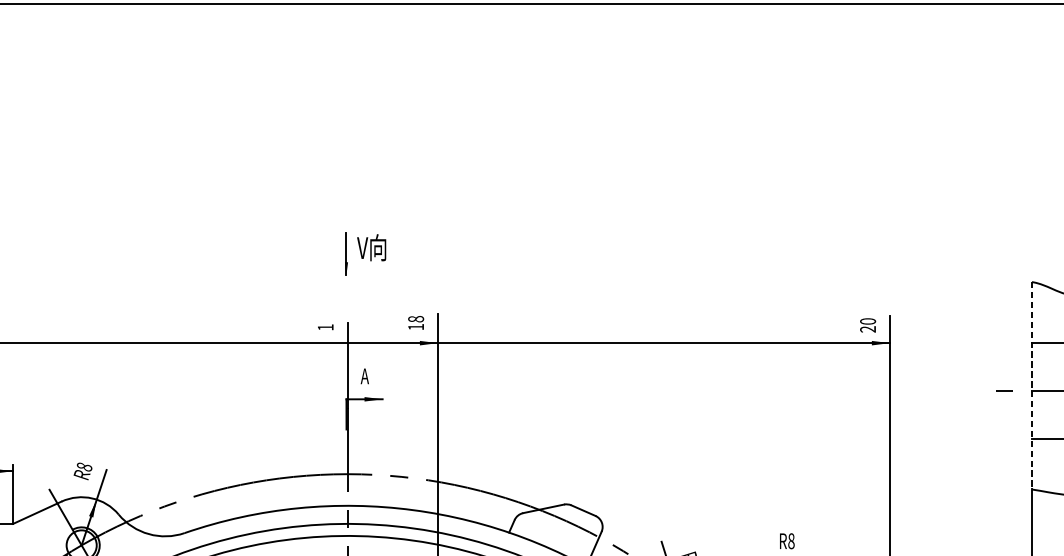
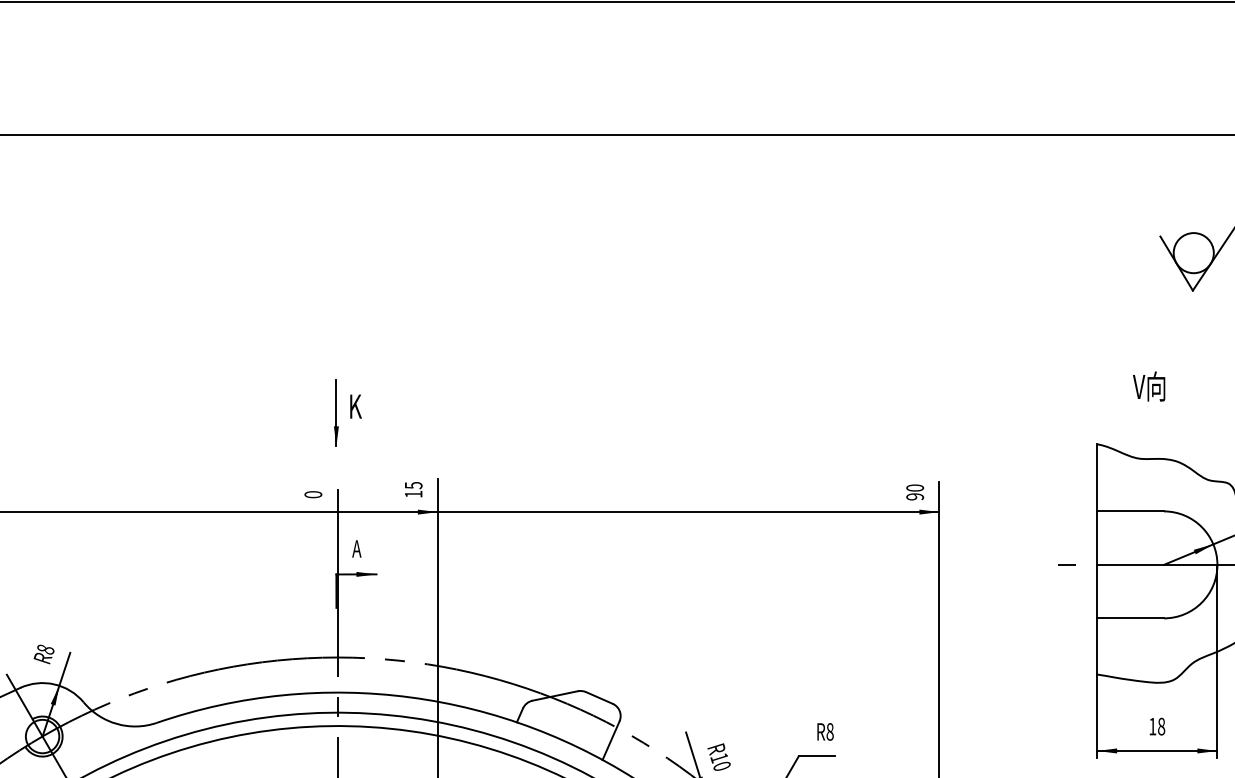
text: (371, 247) -> (364, 406), V向 -> K
part: (346, 253) -> (336, 412), size x1.43
text: (415, 319) -> (413, 485), 18 -> 15
text: (325, 327) -> (313, 494), 1 -> 0
text: (868, 329) -> (915, 496), 20 -> 90
line: (1032, 385) -> (1097, 559), dashed -> solid

